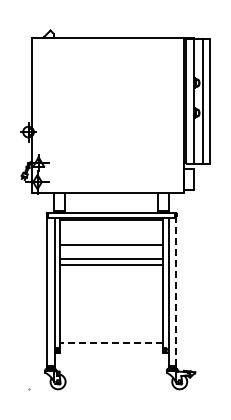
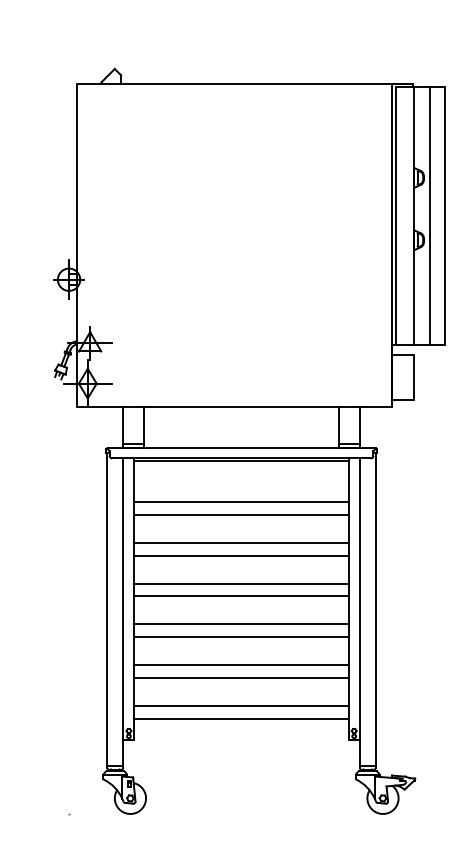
line: (111, 239) -> (241, 502), added
line: (111, 278) -> (241, 583), added
line: (111, 284) -> (241, 596), added
line: (176, 290) -> (376, 608), dashed -> solid
line: (111, 298) -> (241, 625), added
line: (111, 304) -> (241, 637), added
line: (111, 317) -> (241, 664), added
line: (111, 323) -> (241, 677), added
line: (111, 337) -> (241, 706), added
line: (111, 343) -> (241, 718), dashed -> solid

